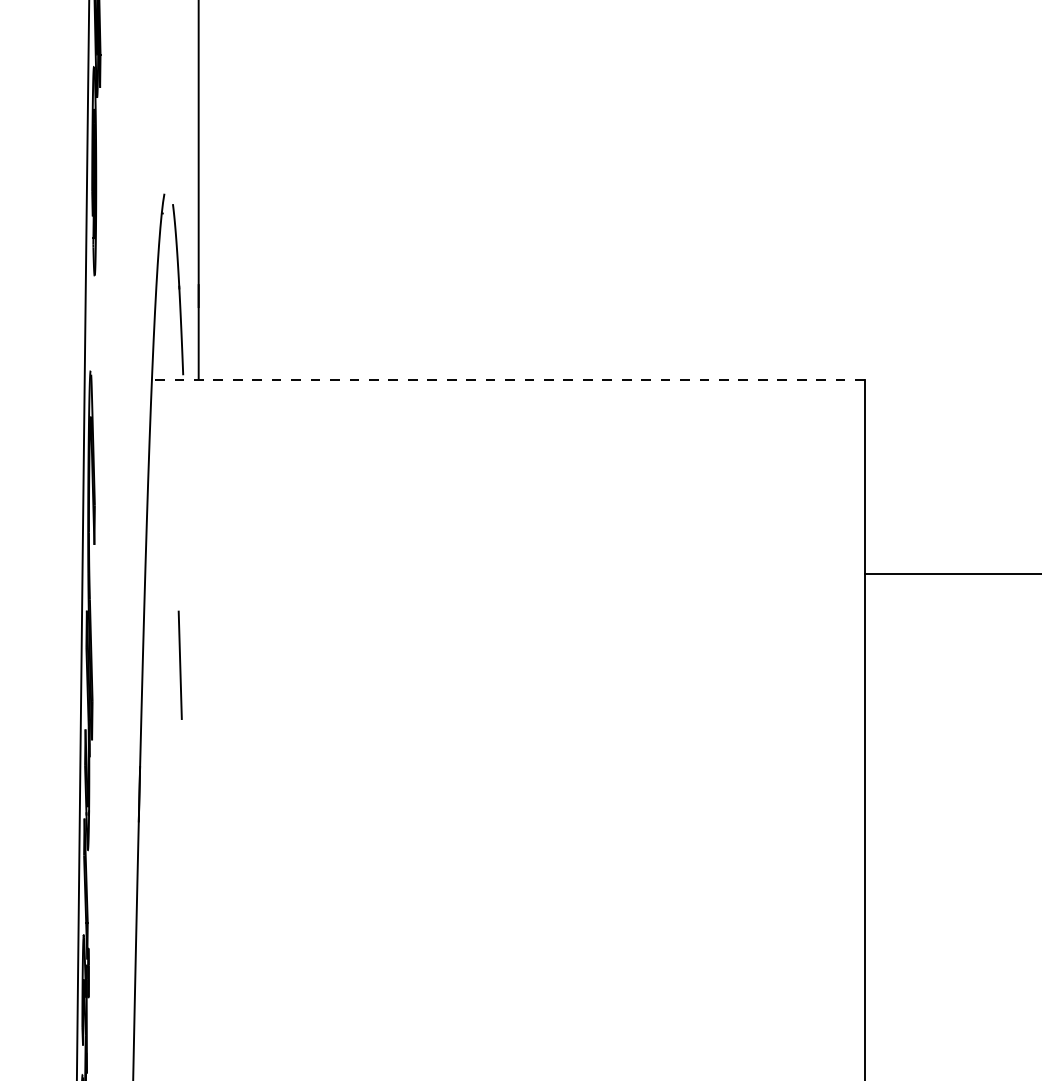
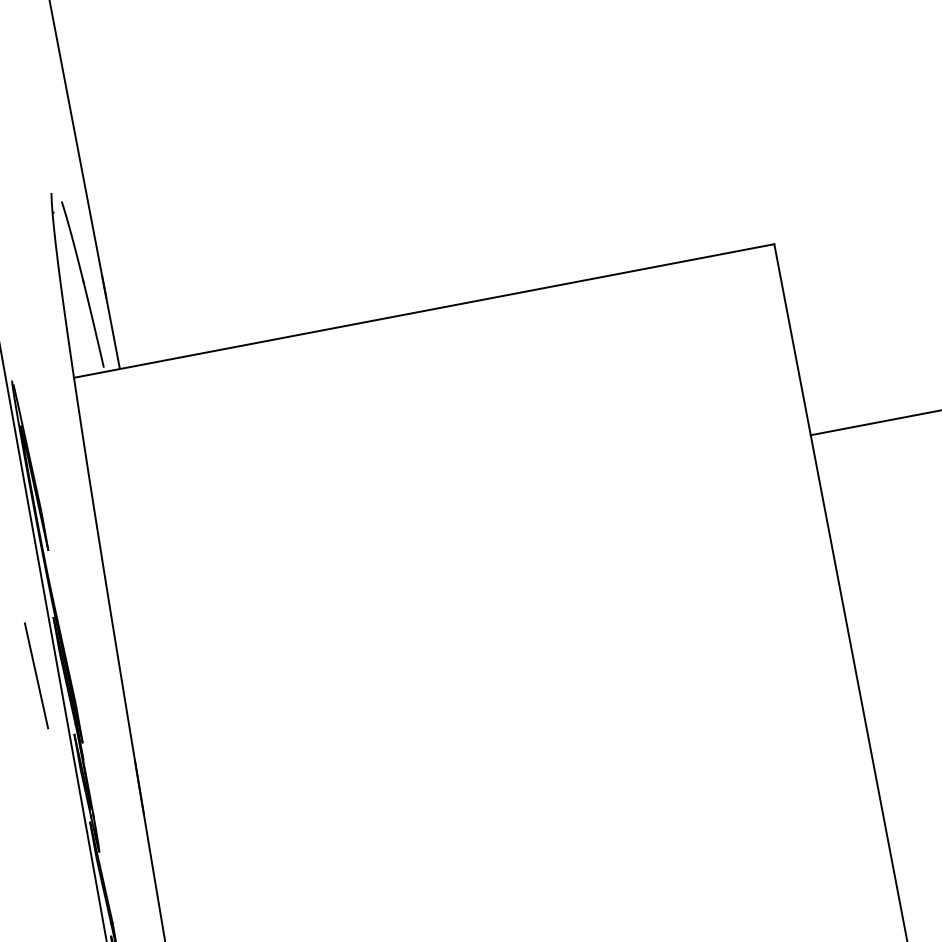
line: (508, 379) -> (424, 310), dashed -> solid
line: (179, 664) -> (35, 675), moved

